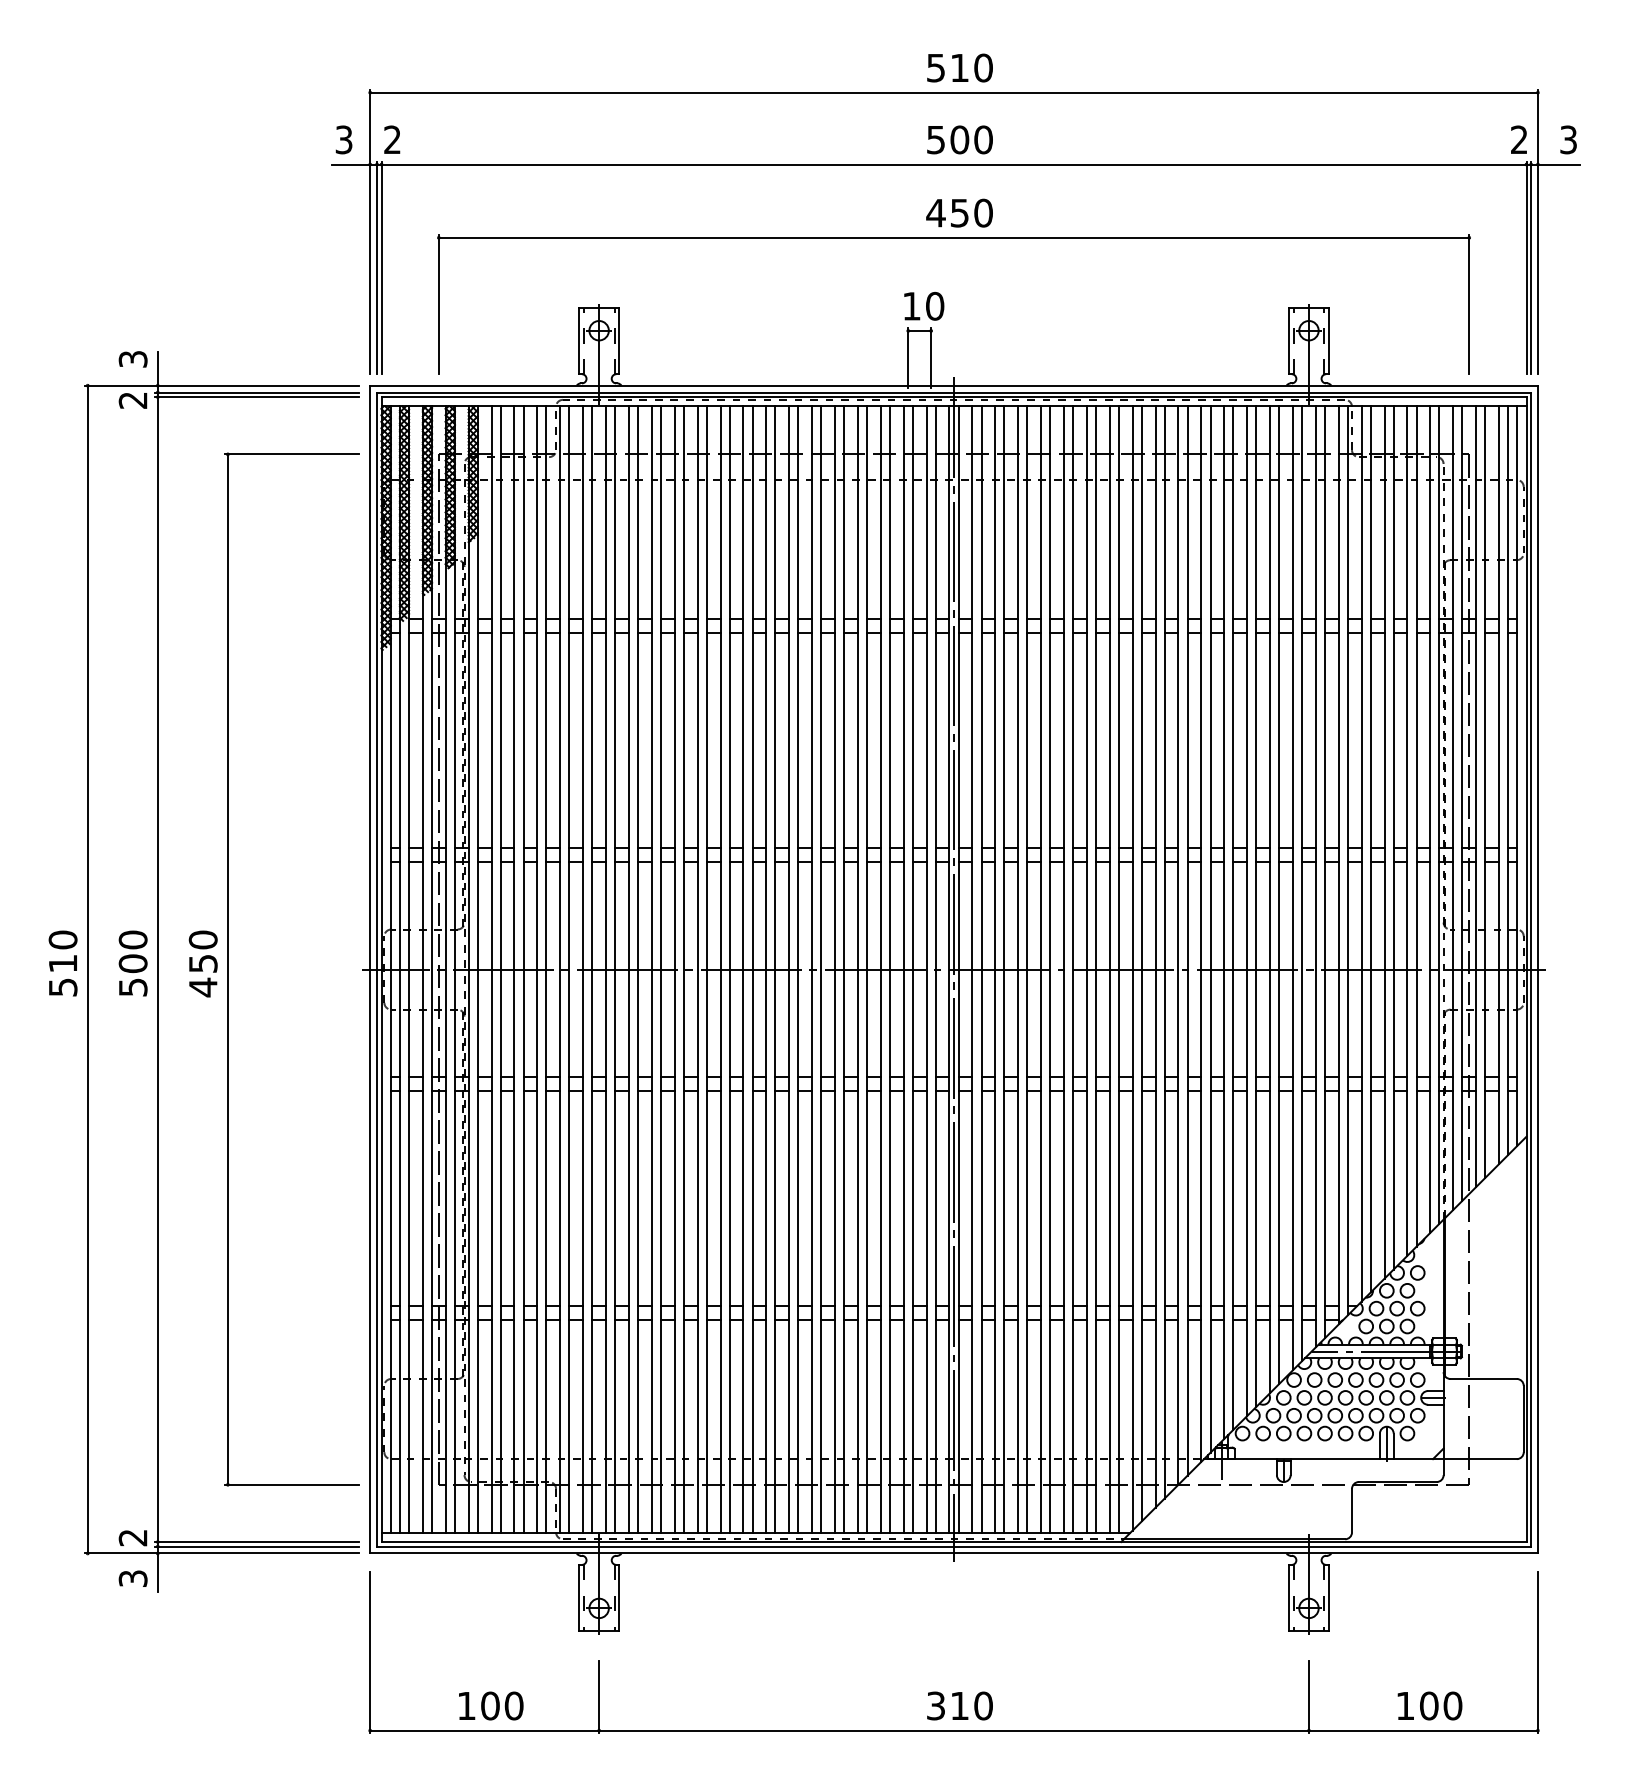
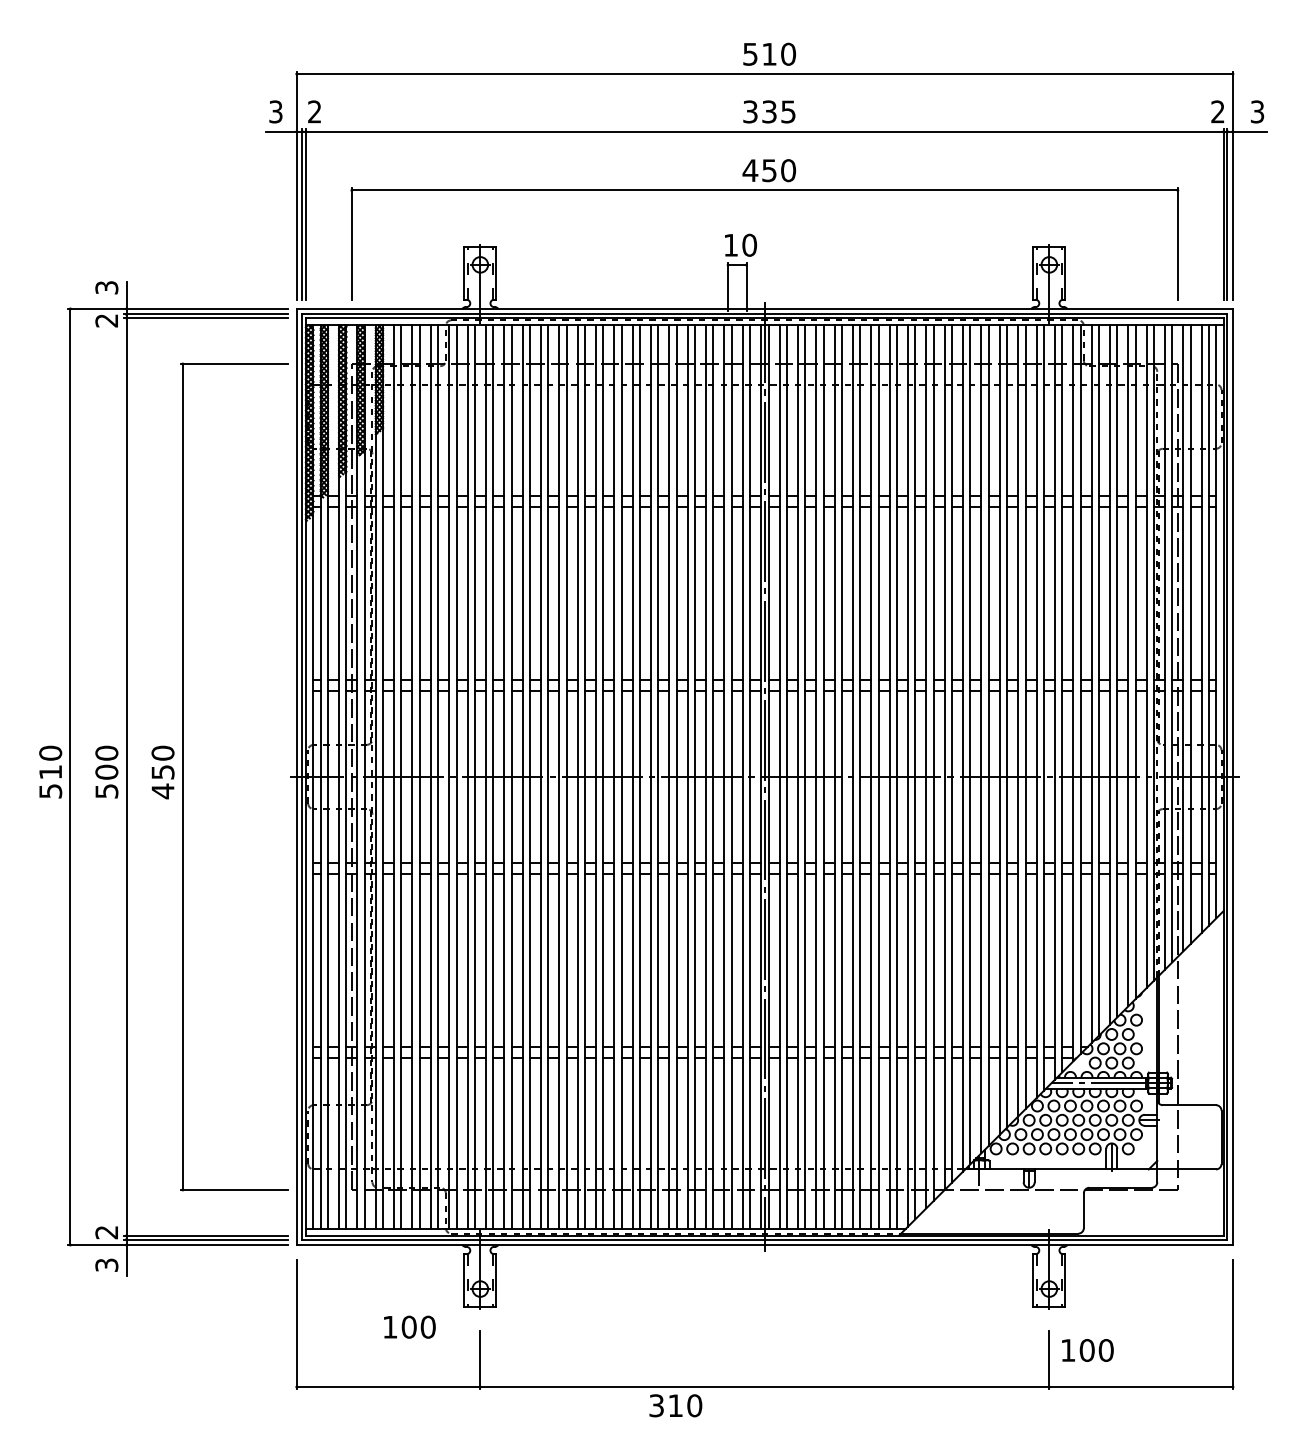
text: (959, 139) -> (769, 111), 500 -> 335
text: (491, 1705) -> (410, 1326), moved
text: (959, 1705) -> (675, 1405), moved
text: (1429, 1705) -> (1087, 1350), moved

